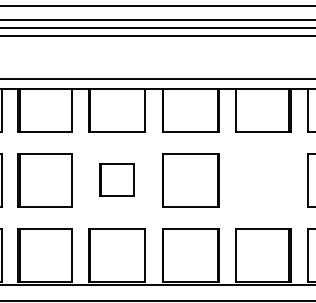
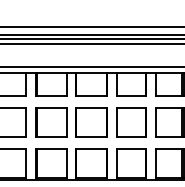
part: (117, 179) -> (51, 122), size x1.67
part: (263, 179) -> (131, 122), added

